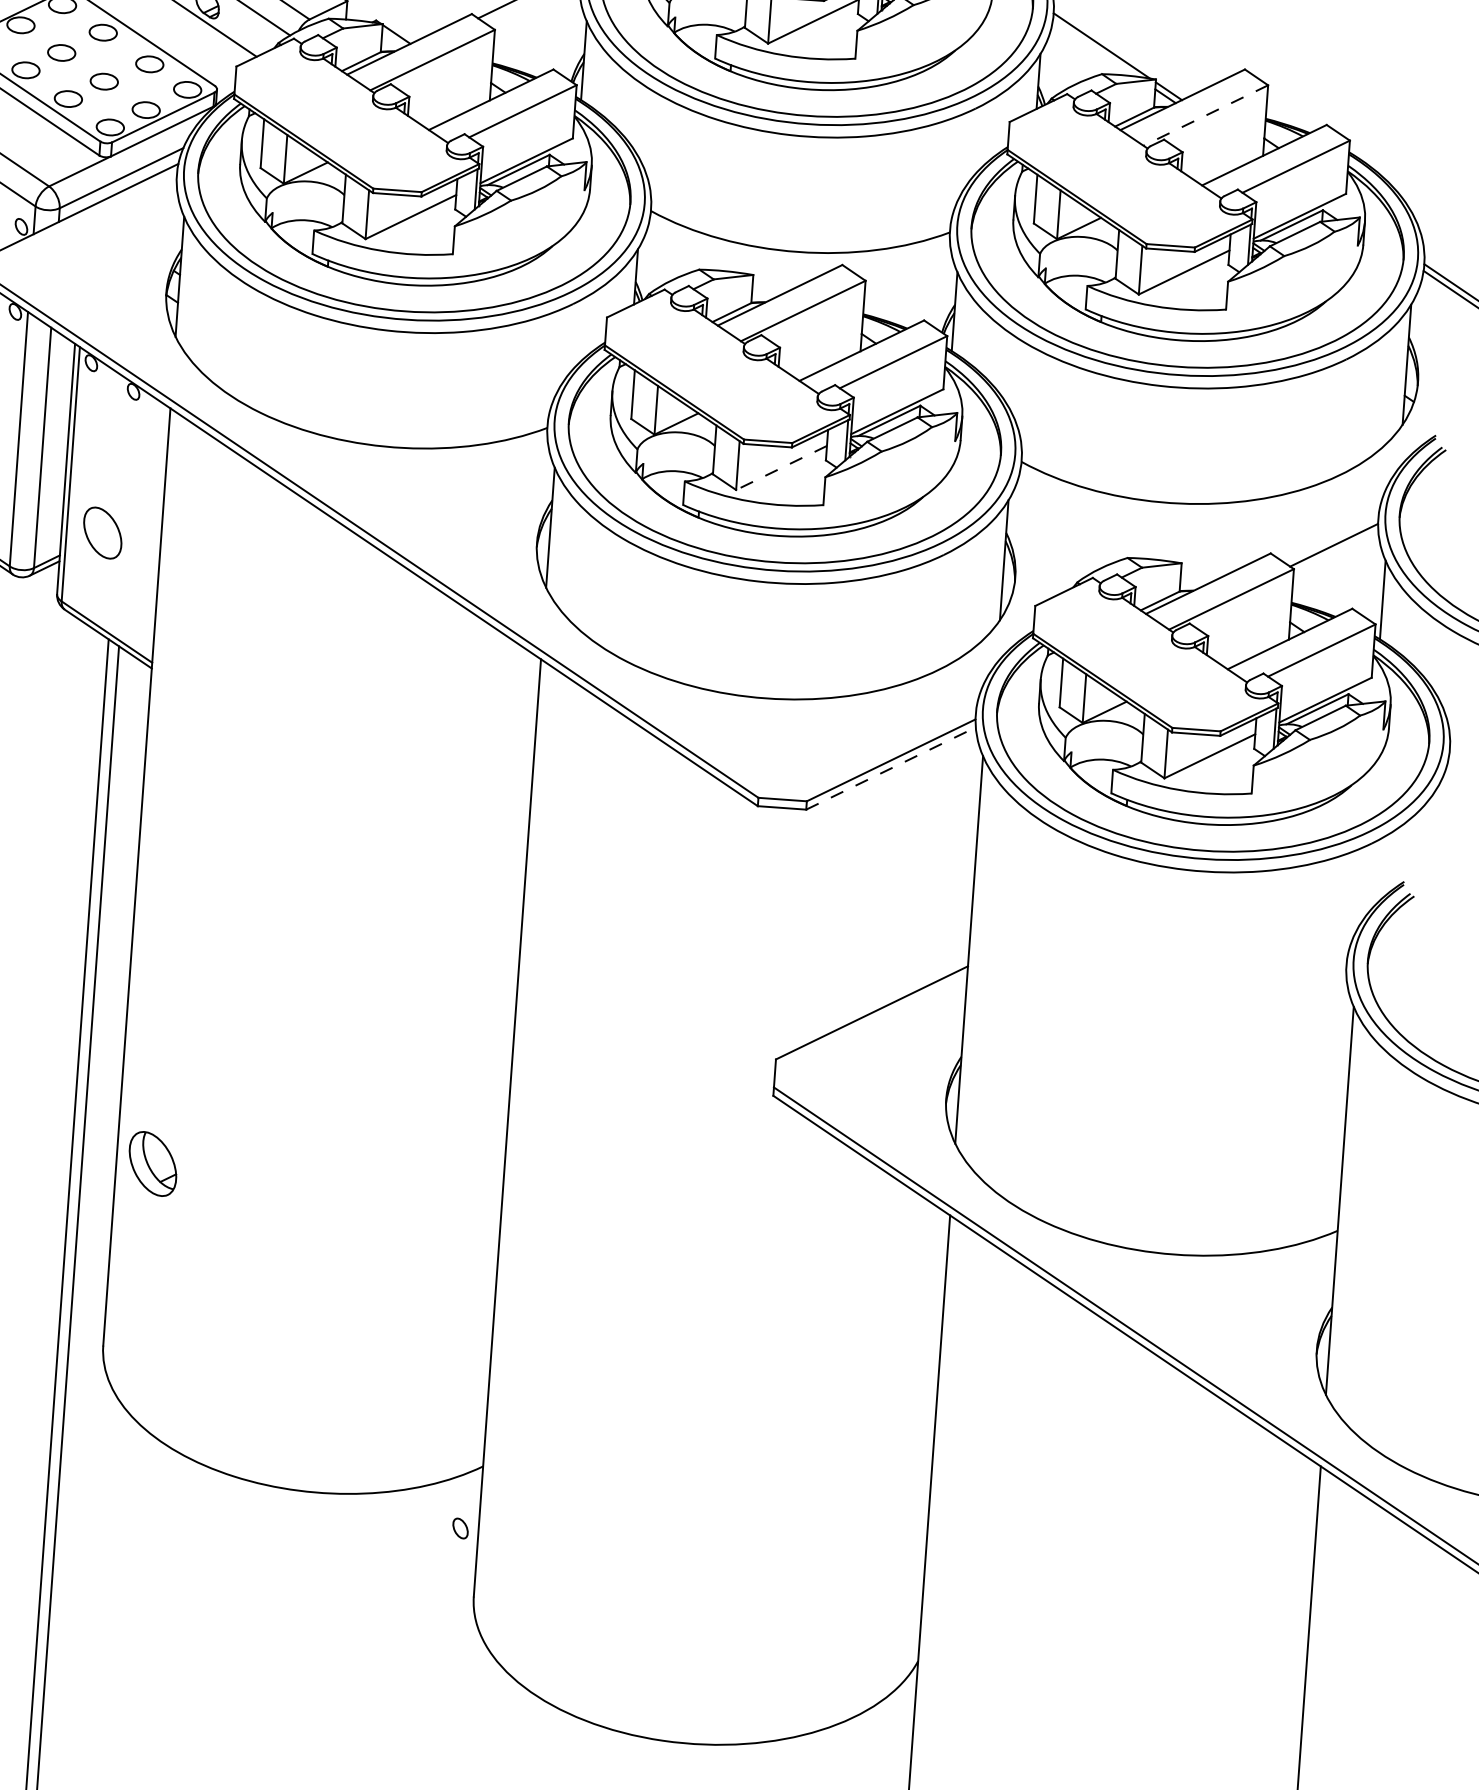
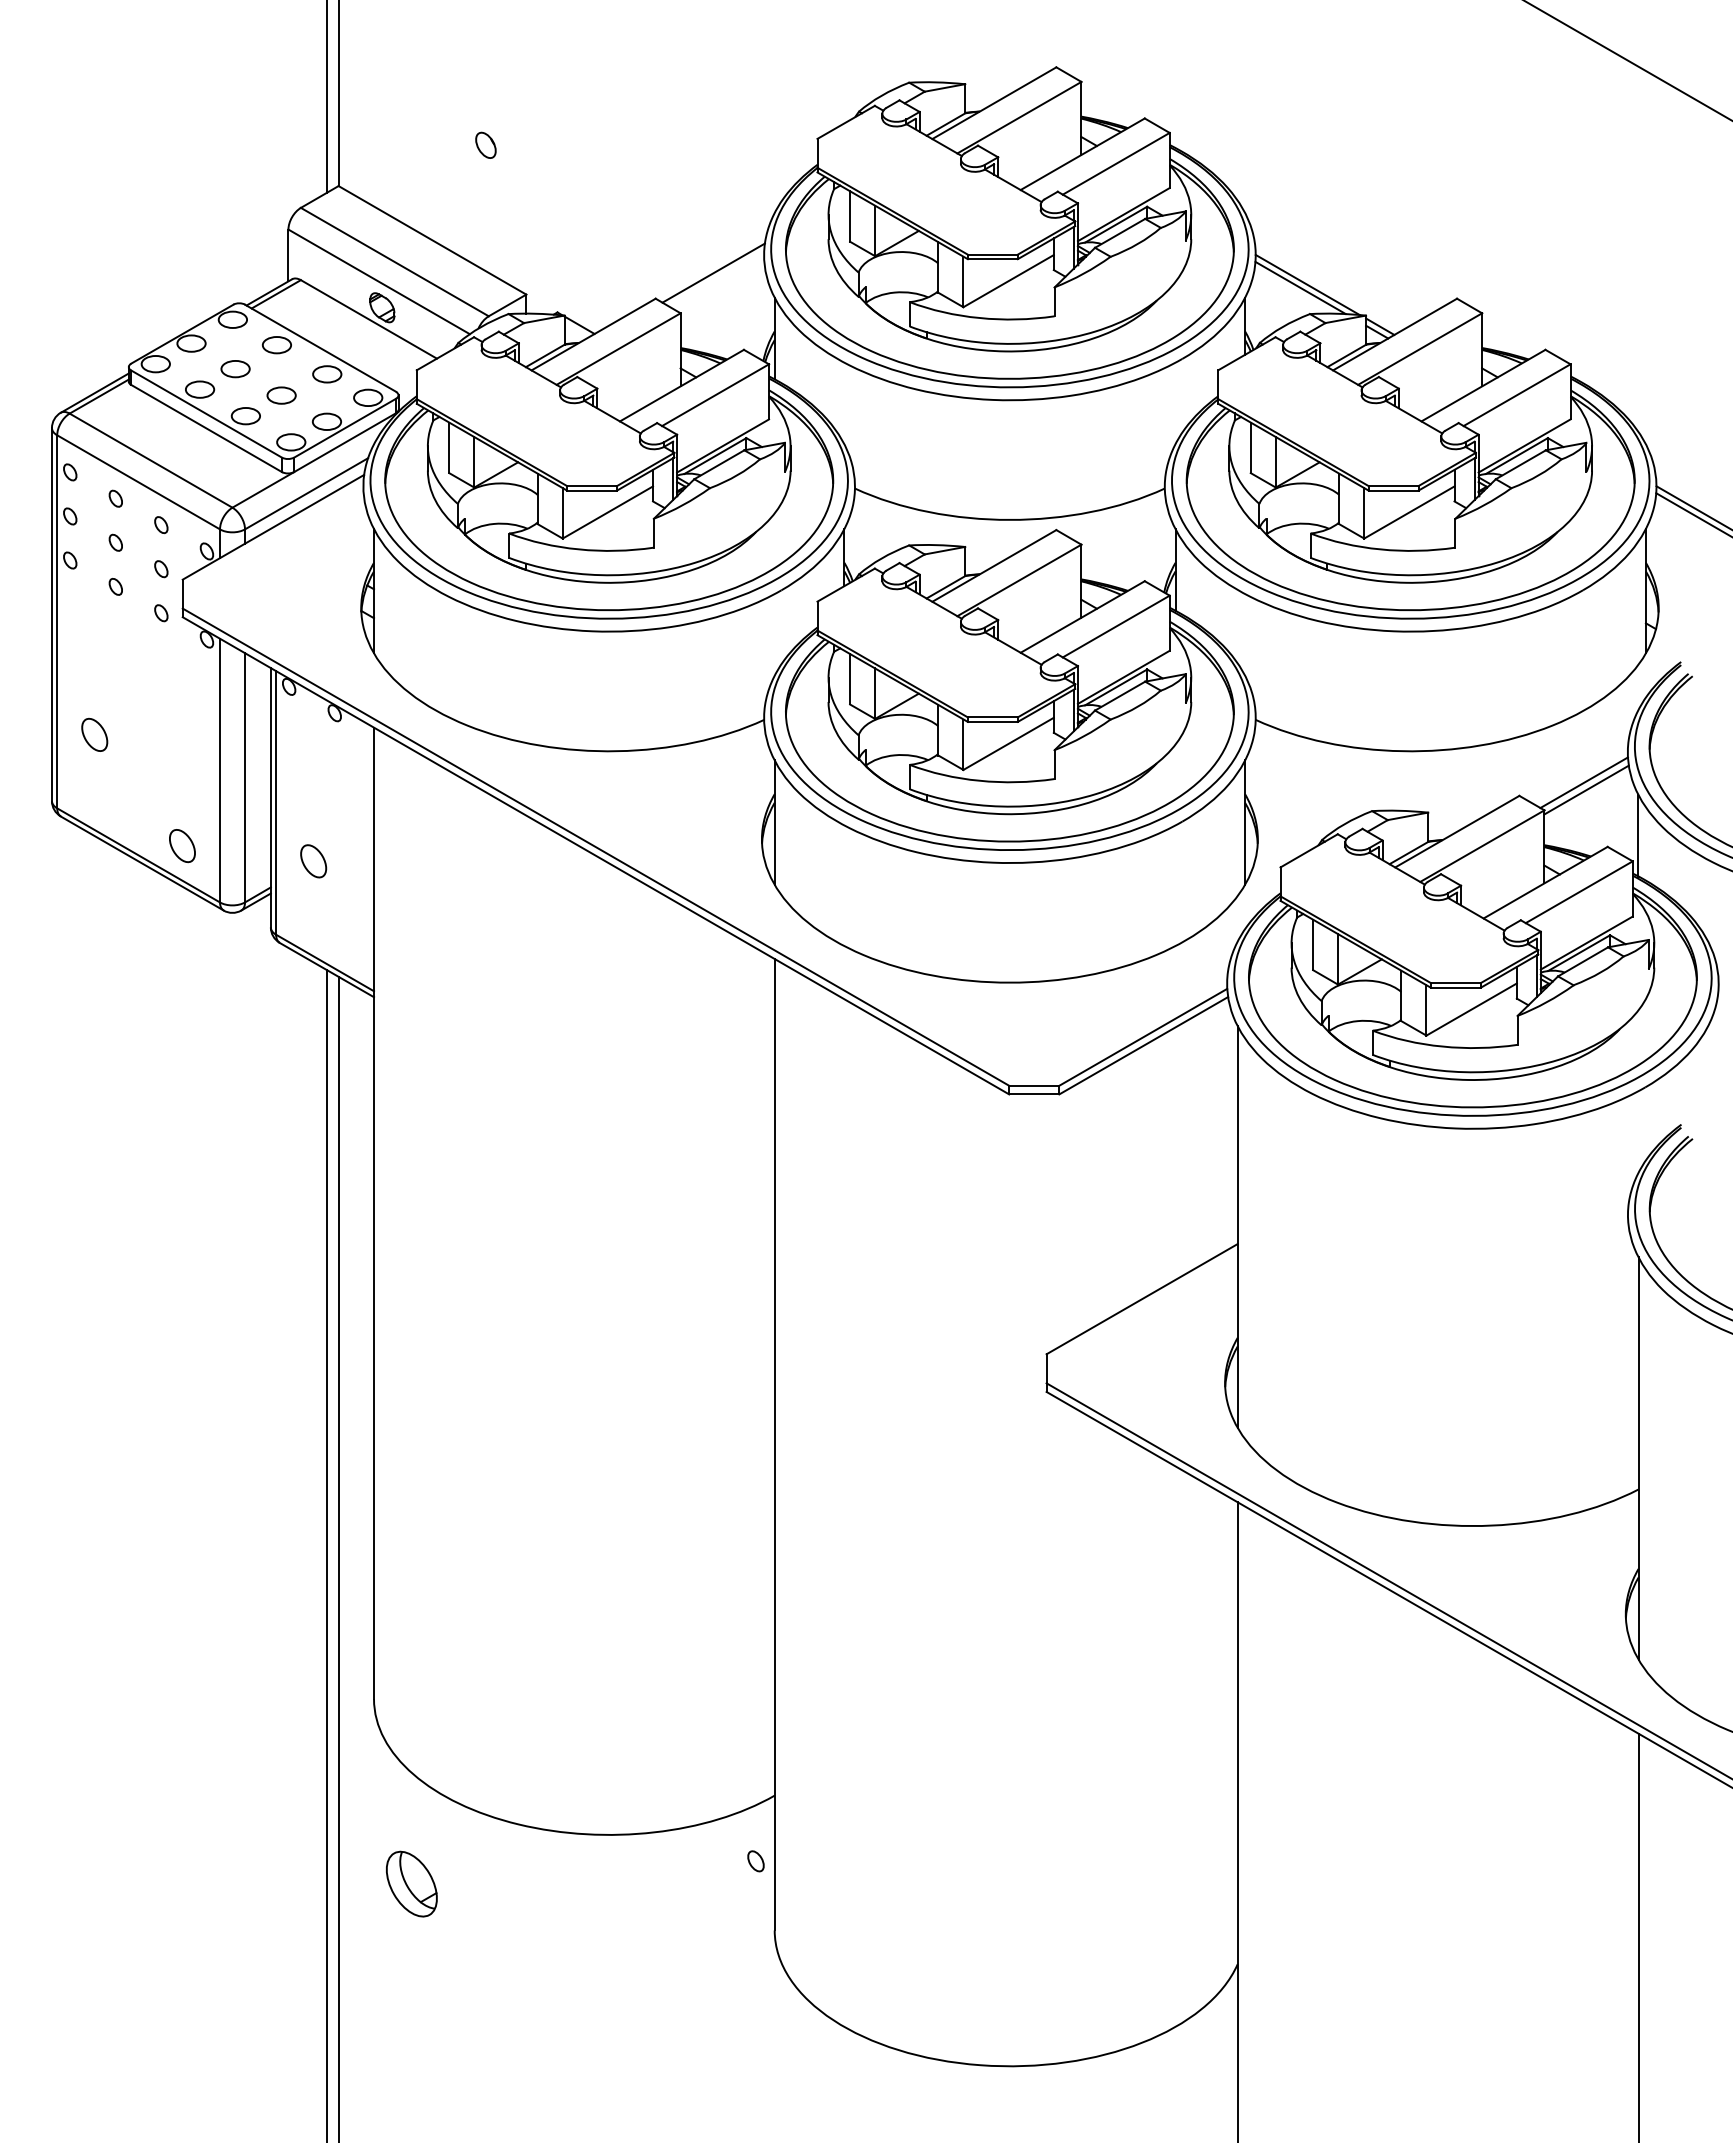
line: (1094, 47) -> (1300, 287), added
line: (1206, 115) -> (1420, 349), dashed -> solid
line: (781, 468) -> (1008, 744), dashed -> solid
part: (102, 533) -> (313, 861), size x0.62
line: (1335, 551) -> (1586, 789), added
line: (891, 768) -> (1144, 1045), dashed -> solid
part: (152, 1163) -> (411, 1883), moved

